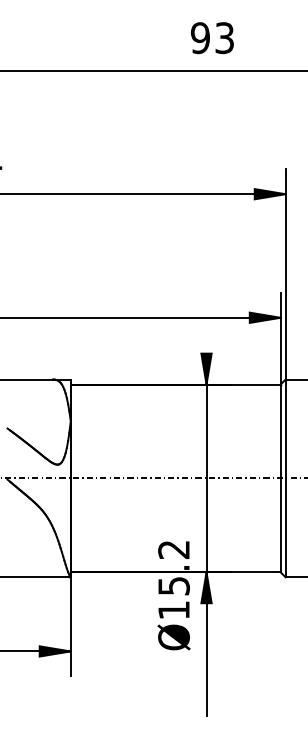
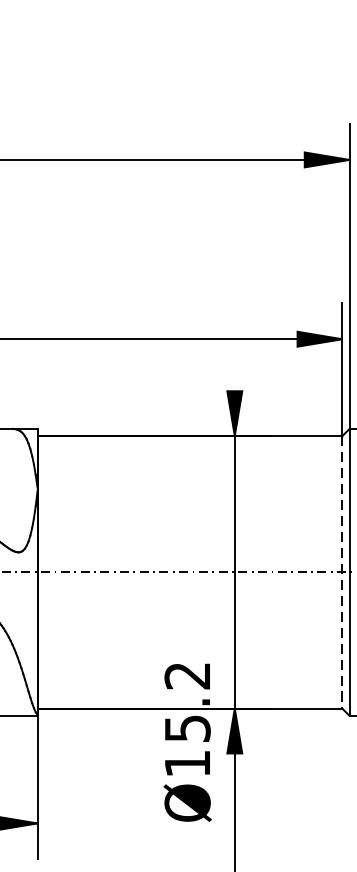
line: (280, 478) -> (342, 572), solid -> dashed

